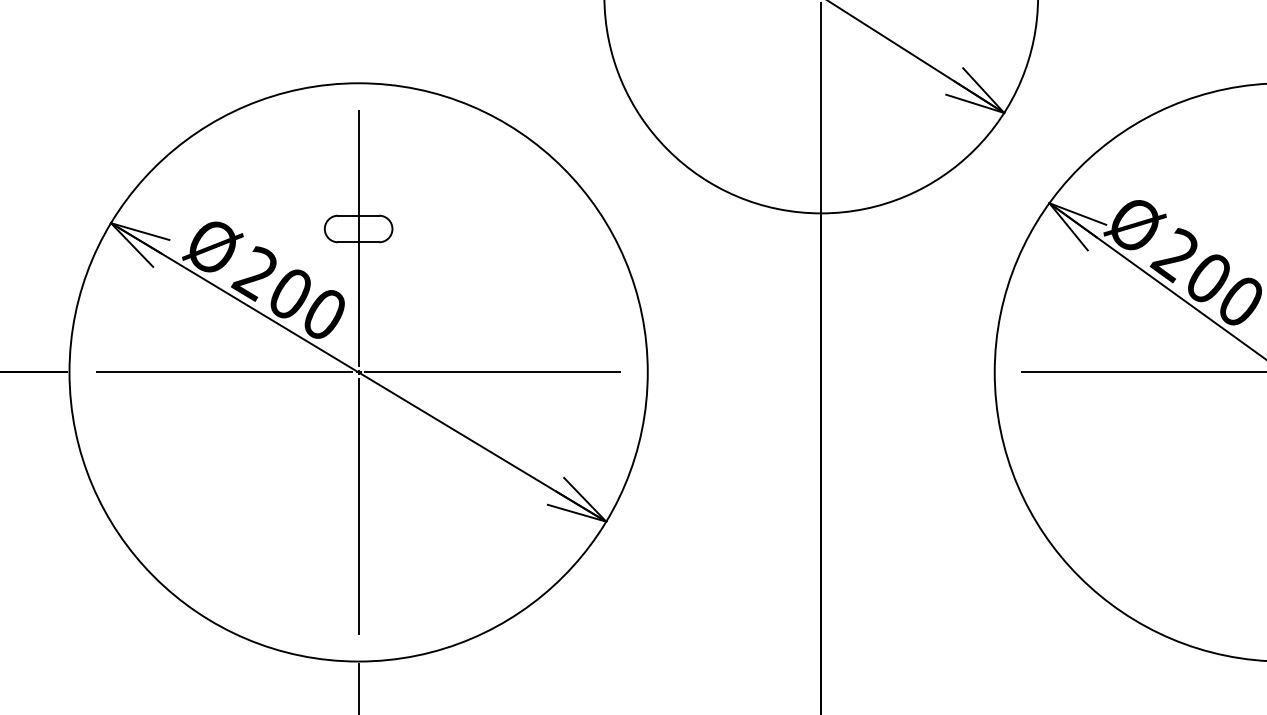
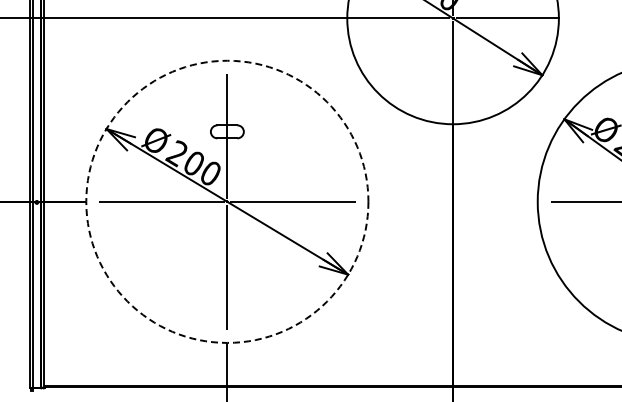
circle: (358, 371) -> (227, 201), solid -> dashed

